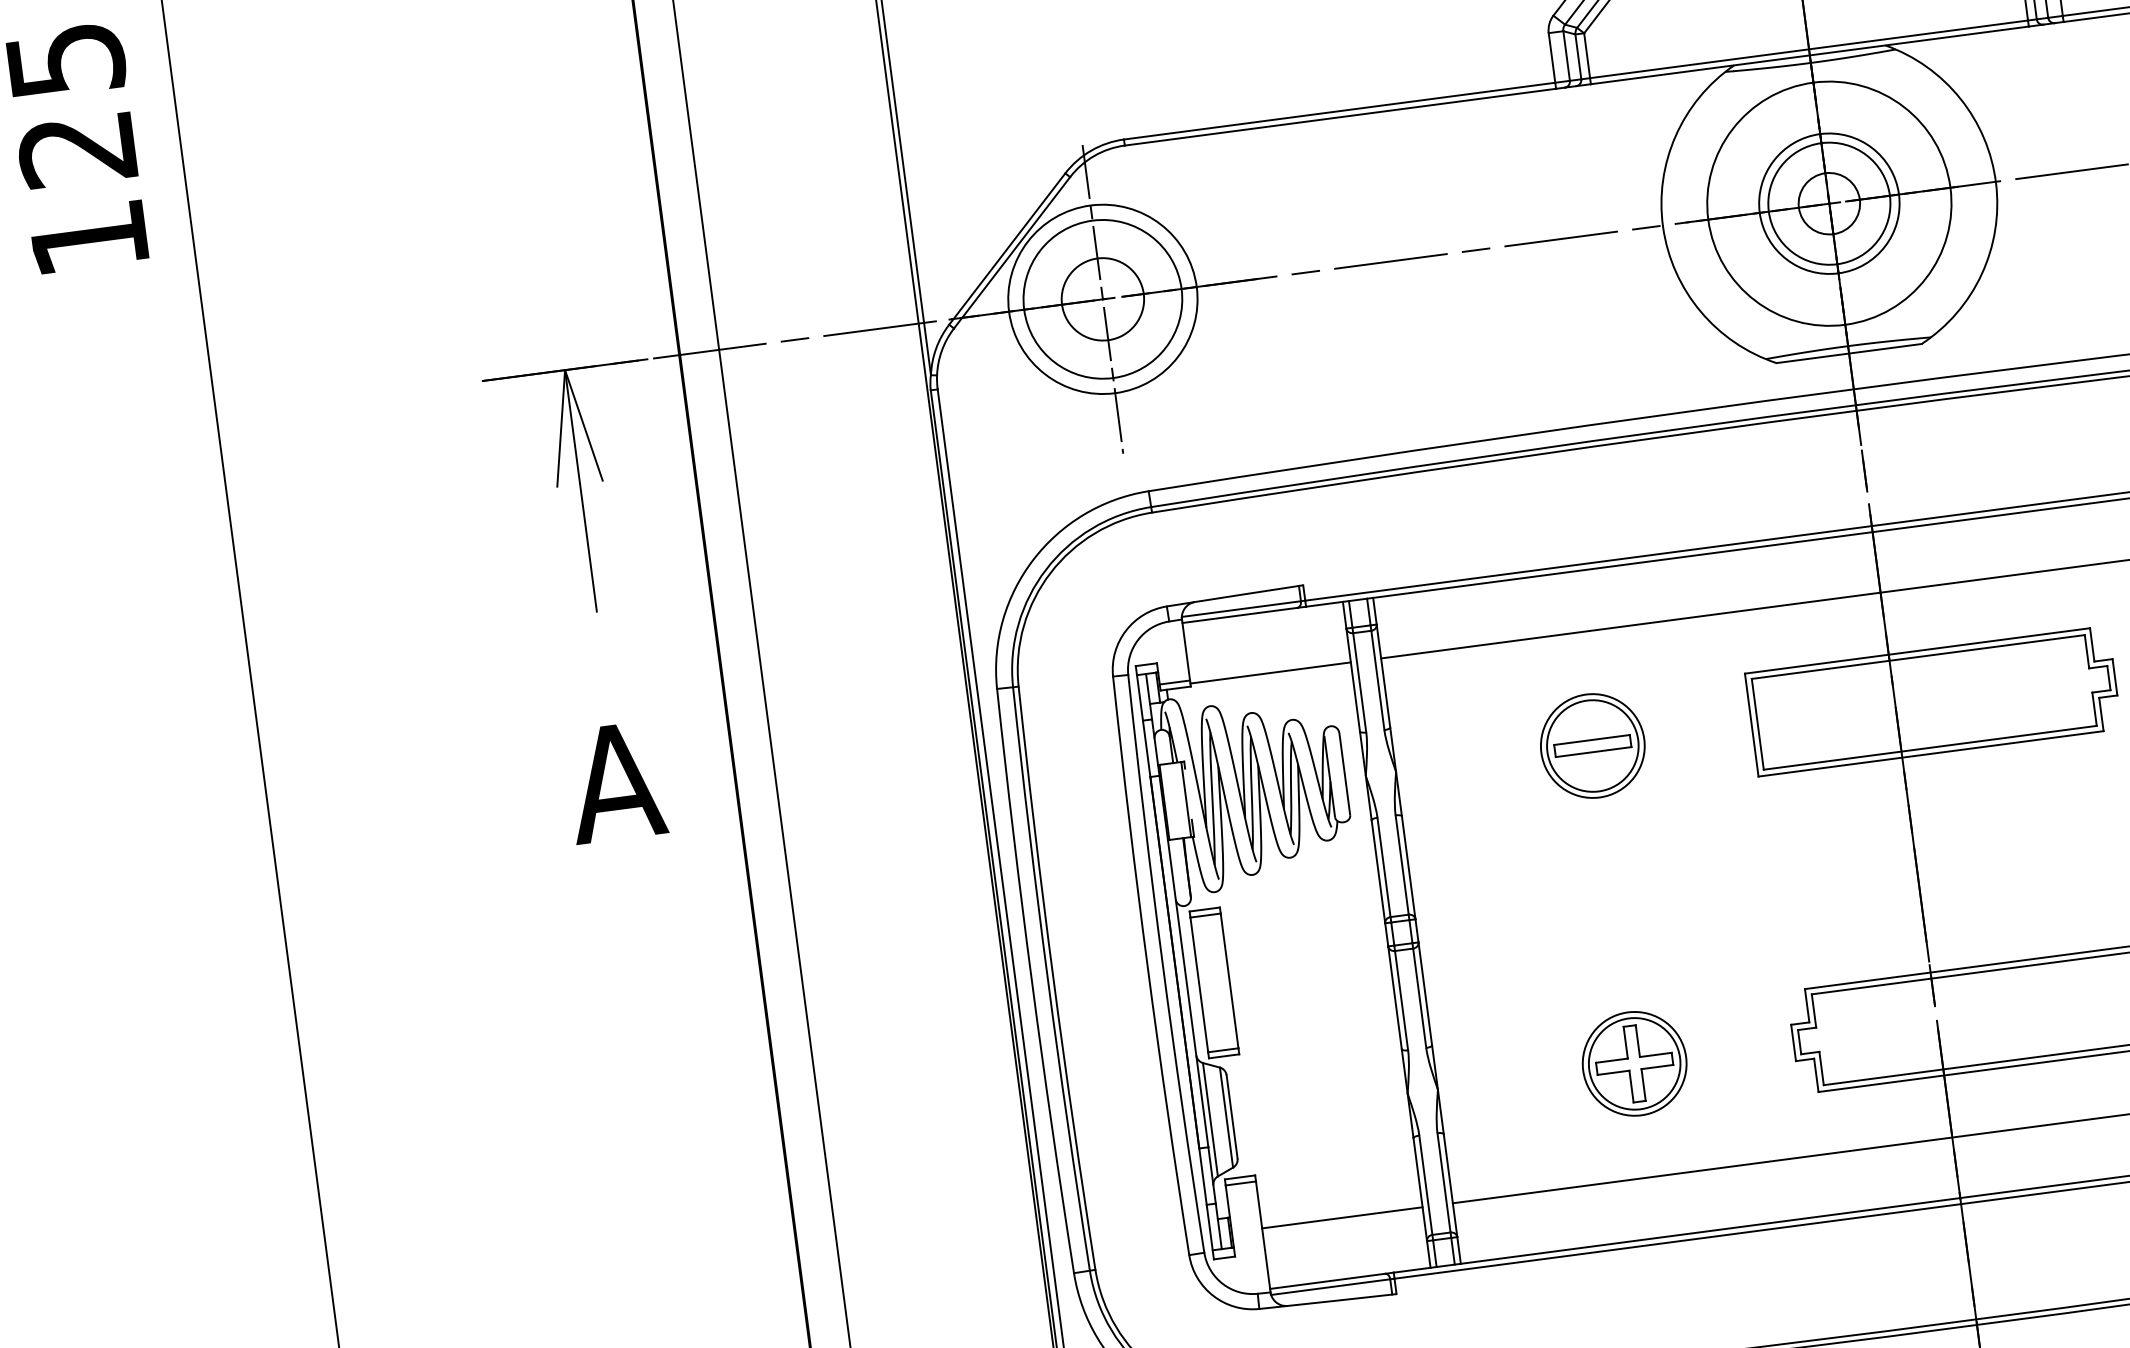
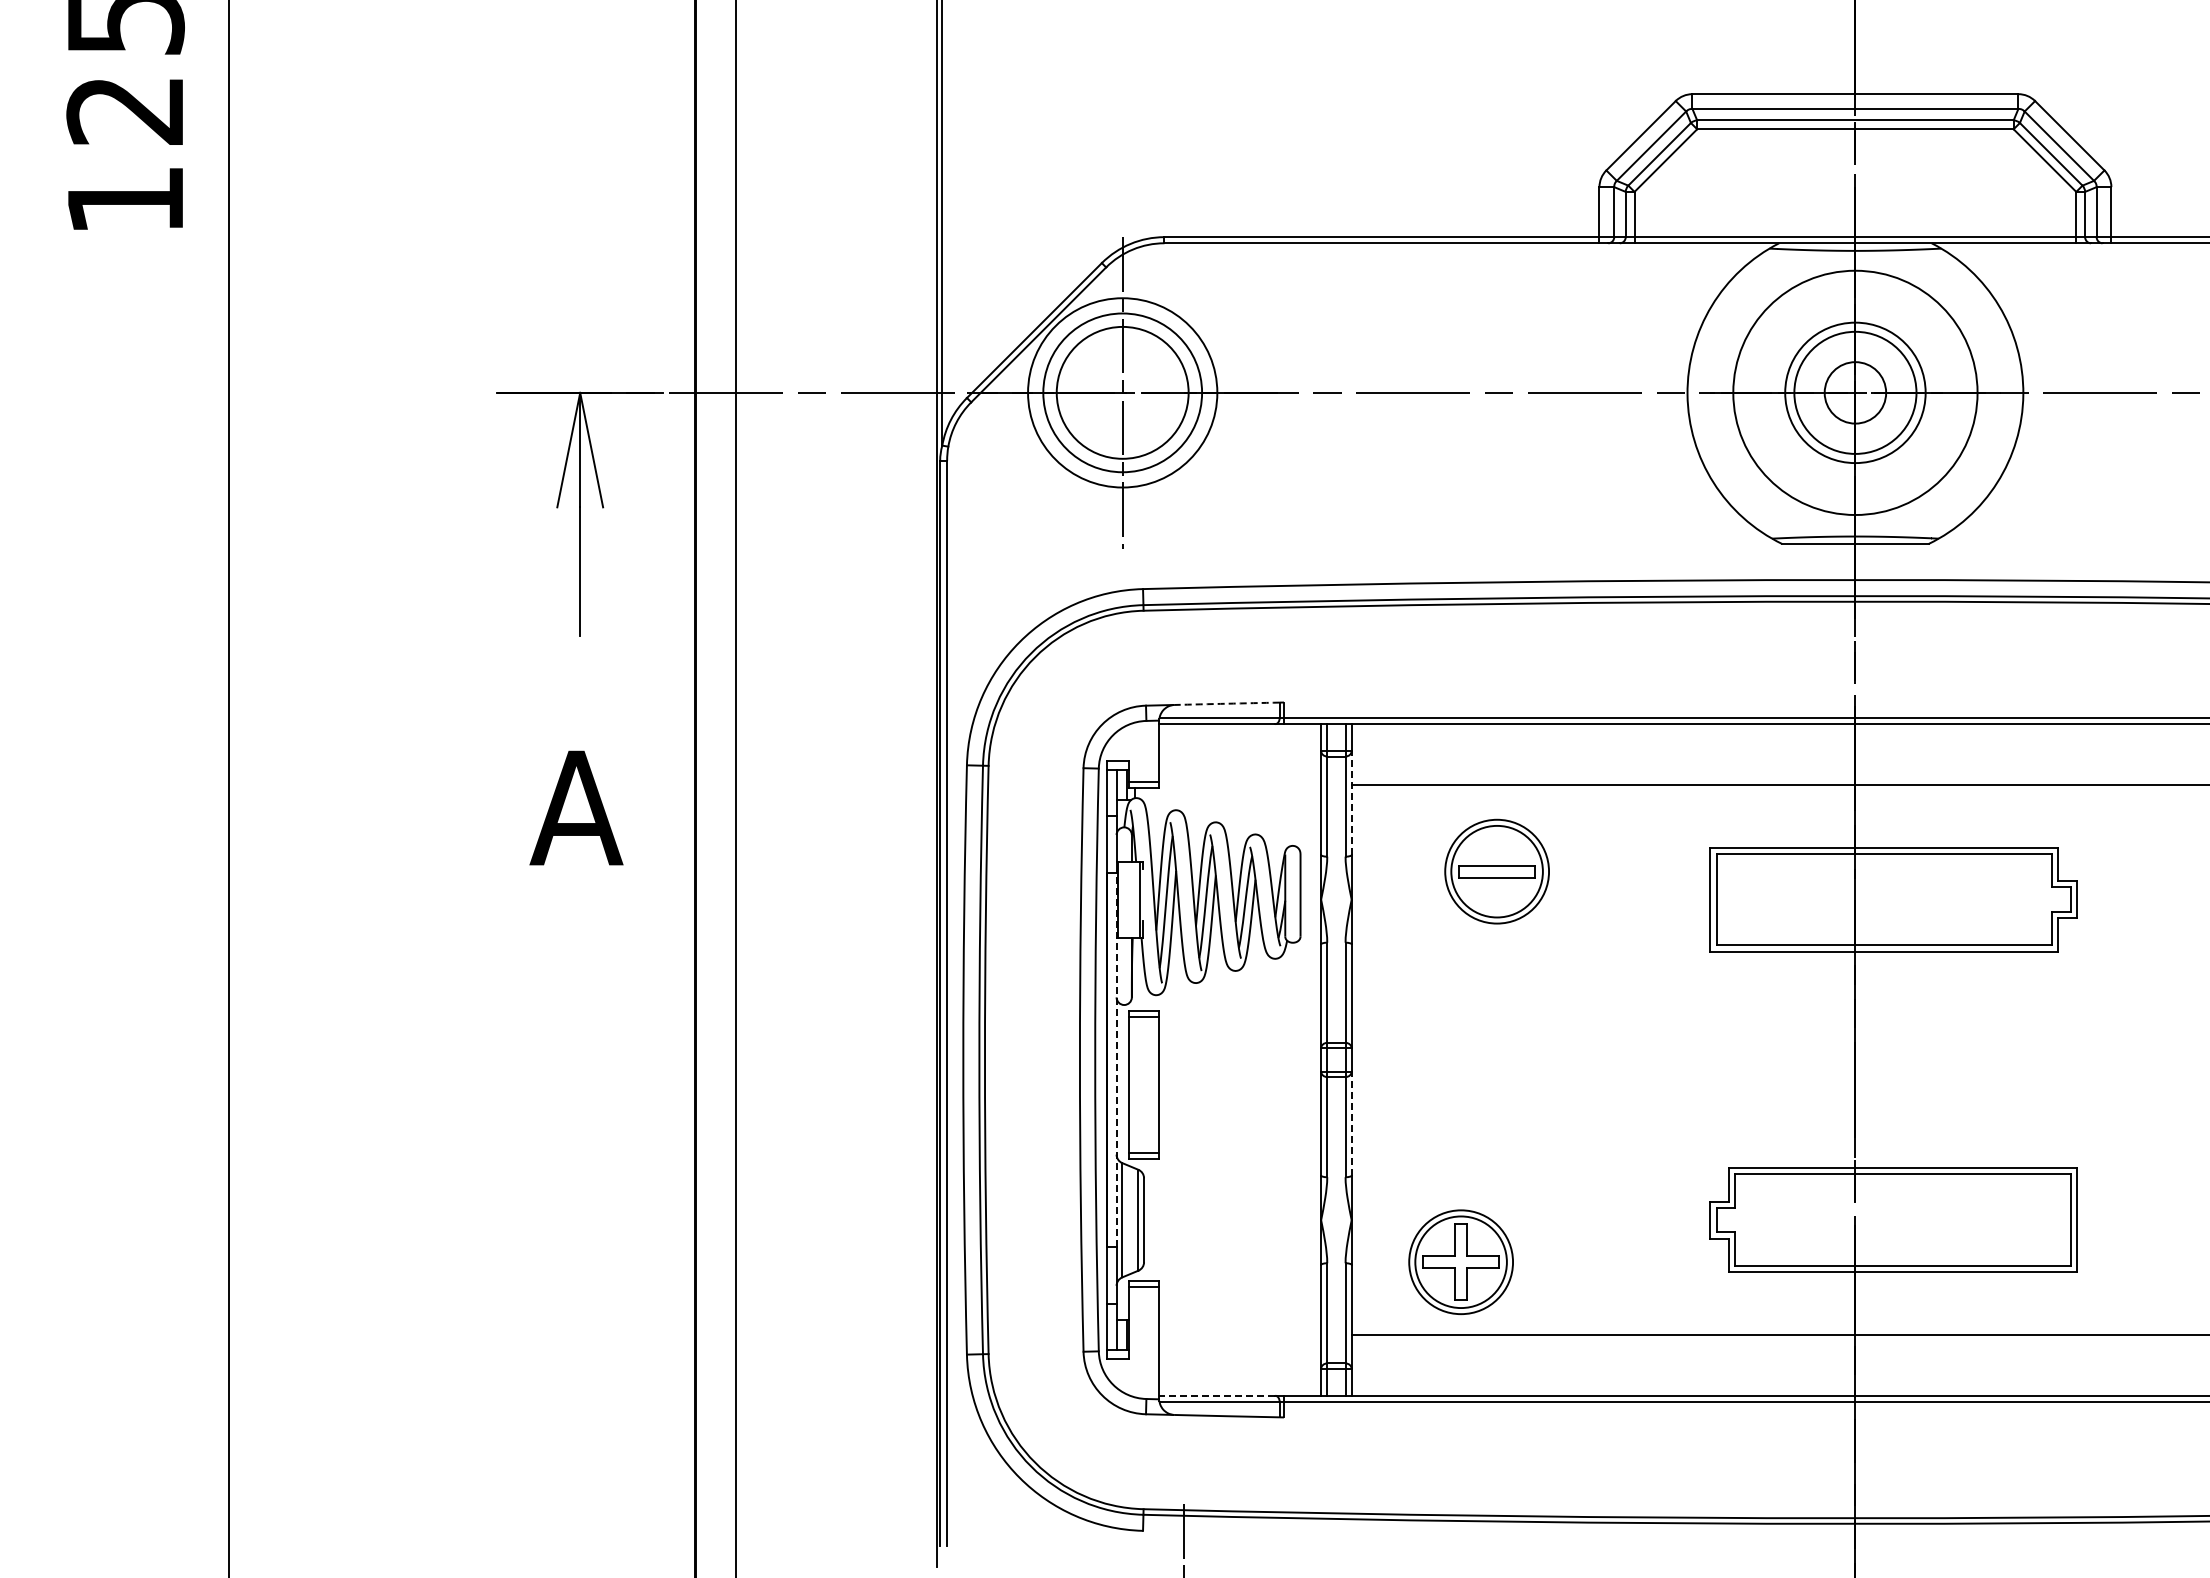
circle: (1102, 299) -> (1122, 392), size x1.6
arc: (1247, 593) -> (1227, 703), solid -> dashed
line: (1270, 673) -> (1240, 785), removed
line: (1383, 676) -> (1351, 803), solid -> dashed
part: (1592, 745) -> (1496, 871), moved
line: (1183, 961) -> (1116, 1059), solid -> dashed
line: (1425, 993) -> (1351, 1123), solid -> dashed
part: (1633, 1063) -> (1460, 1261), moved
line: (1342, 1217) -> (1240, 1334), removed
line: (1326, 1281) -> (1216, 1395), solid -> dashed

